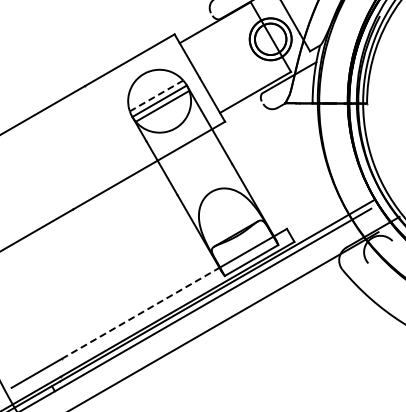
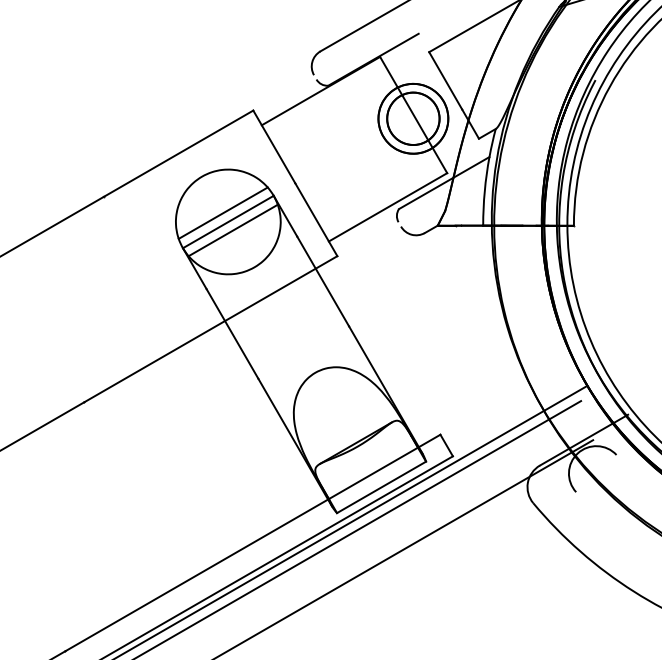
line: (156, 95) -> (223, 212), dashed -> solid
line: (141, 312) -> (198, 573), dashed -> solid

